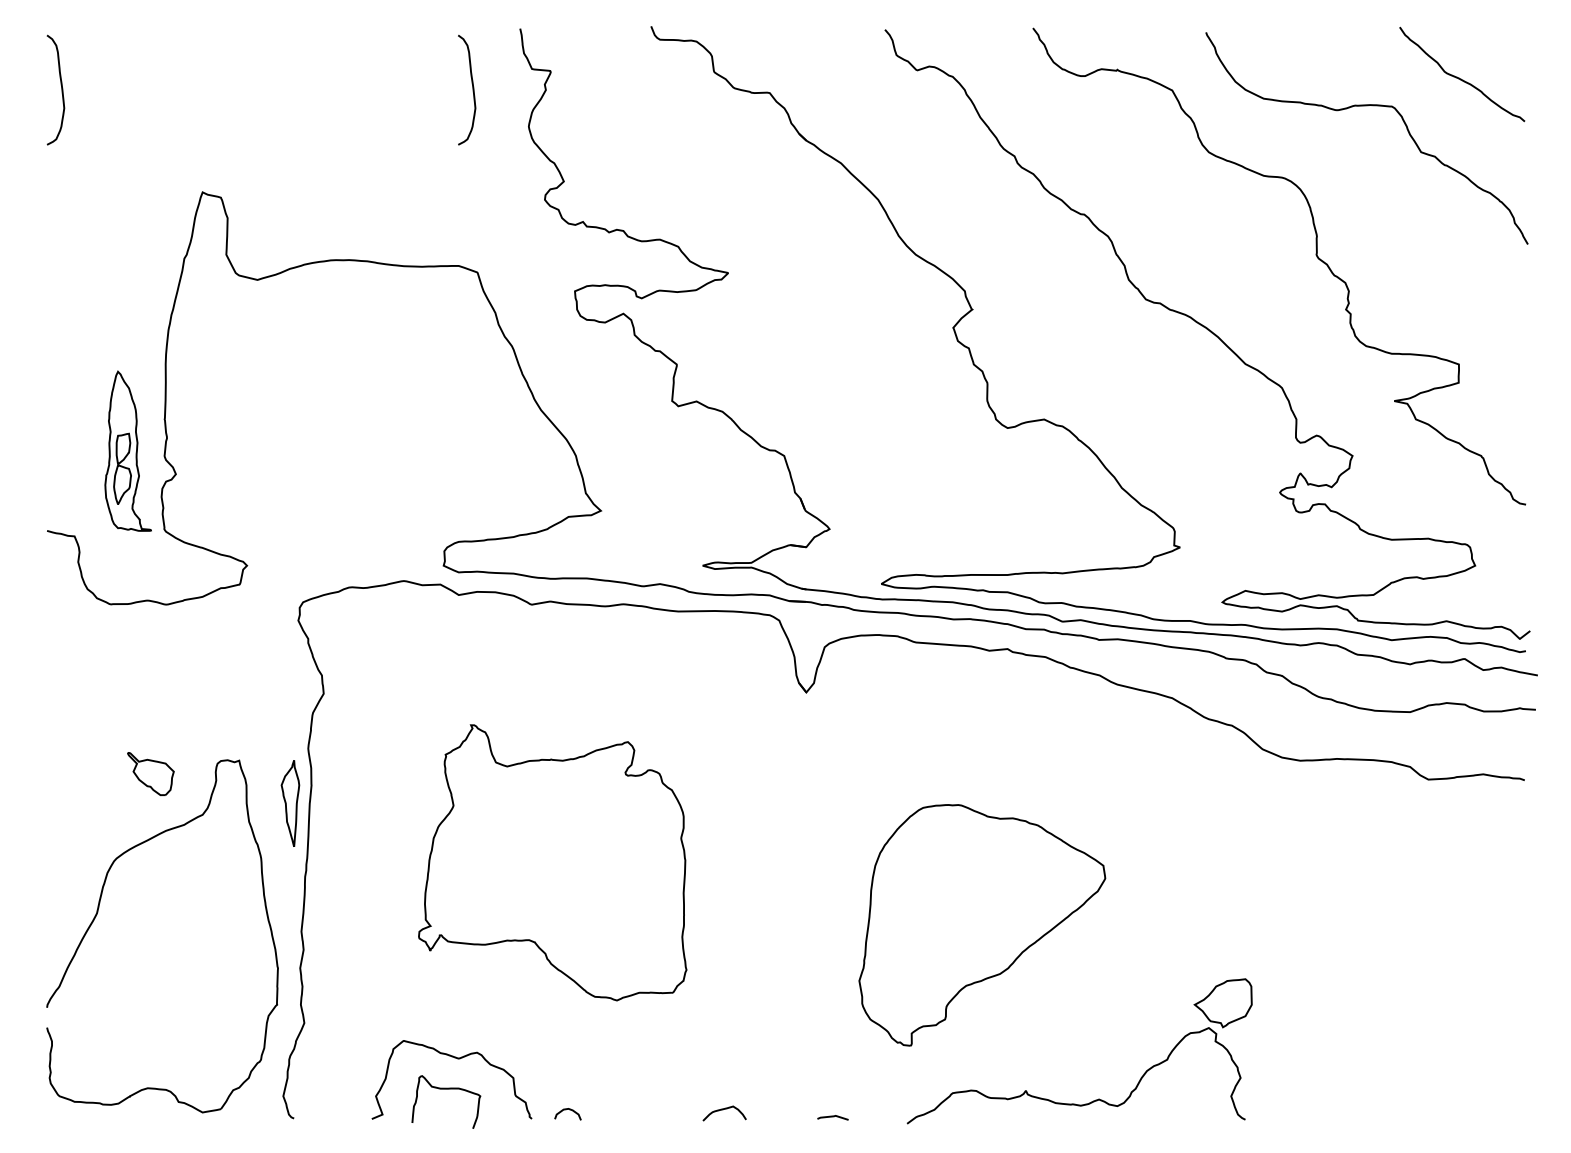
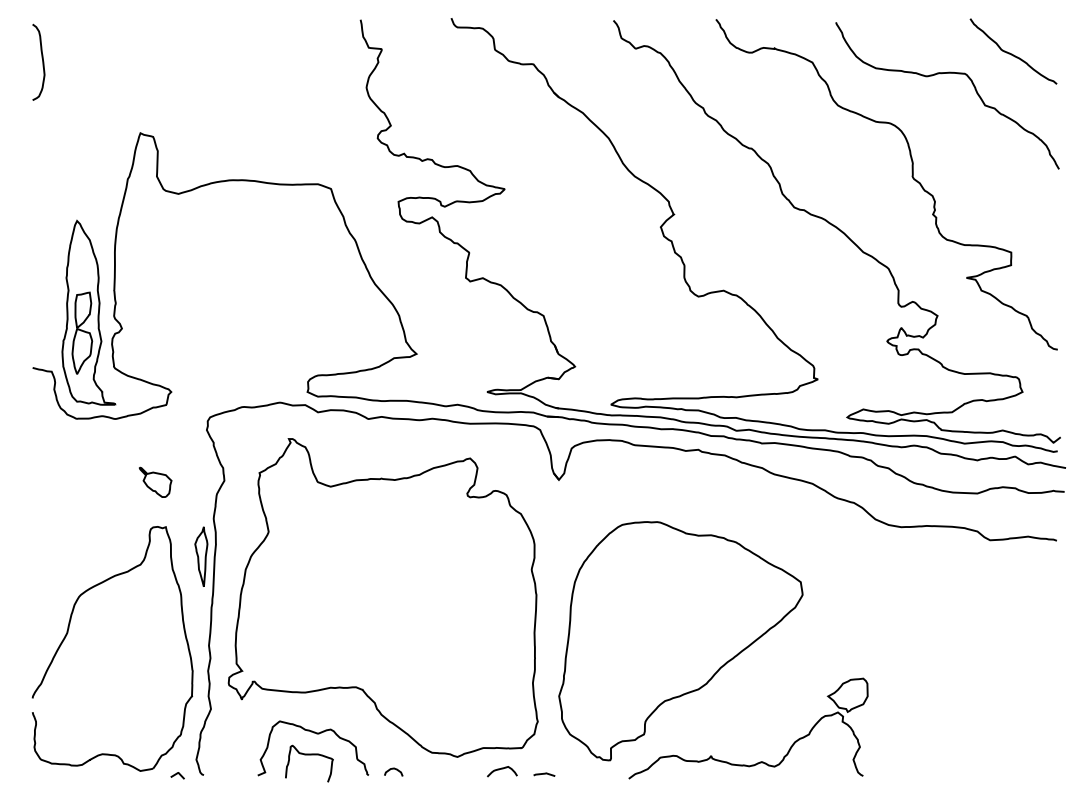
curve: (472, 88) -> (327, 61), removed
part: (127, 450) -> (88, 312), size x1.67
part: (150, 772) -> (155, 481), moved
part: (551, 862) -> (382, 597), size x1.67
part: (981, 925) -> (680, 641), size x1.43
line: (256, 1117) -> (177, 774), added
curve: (833, 1117) -> (544, 774), moved

